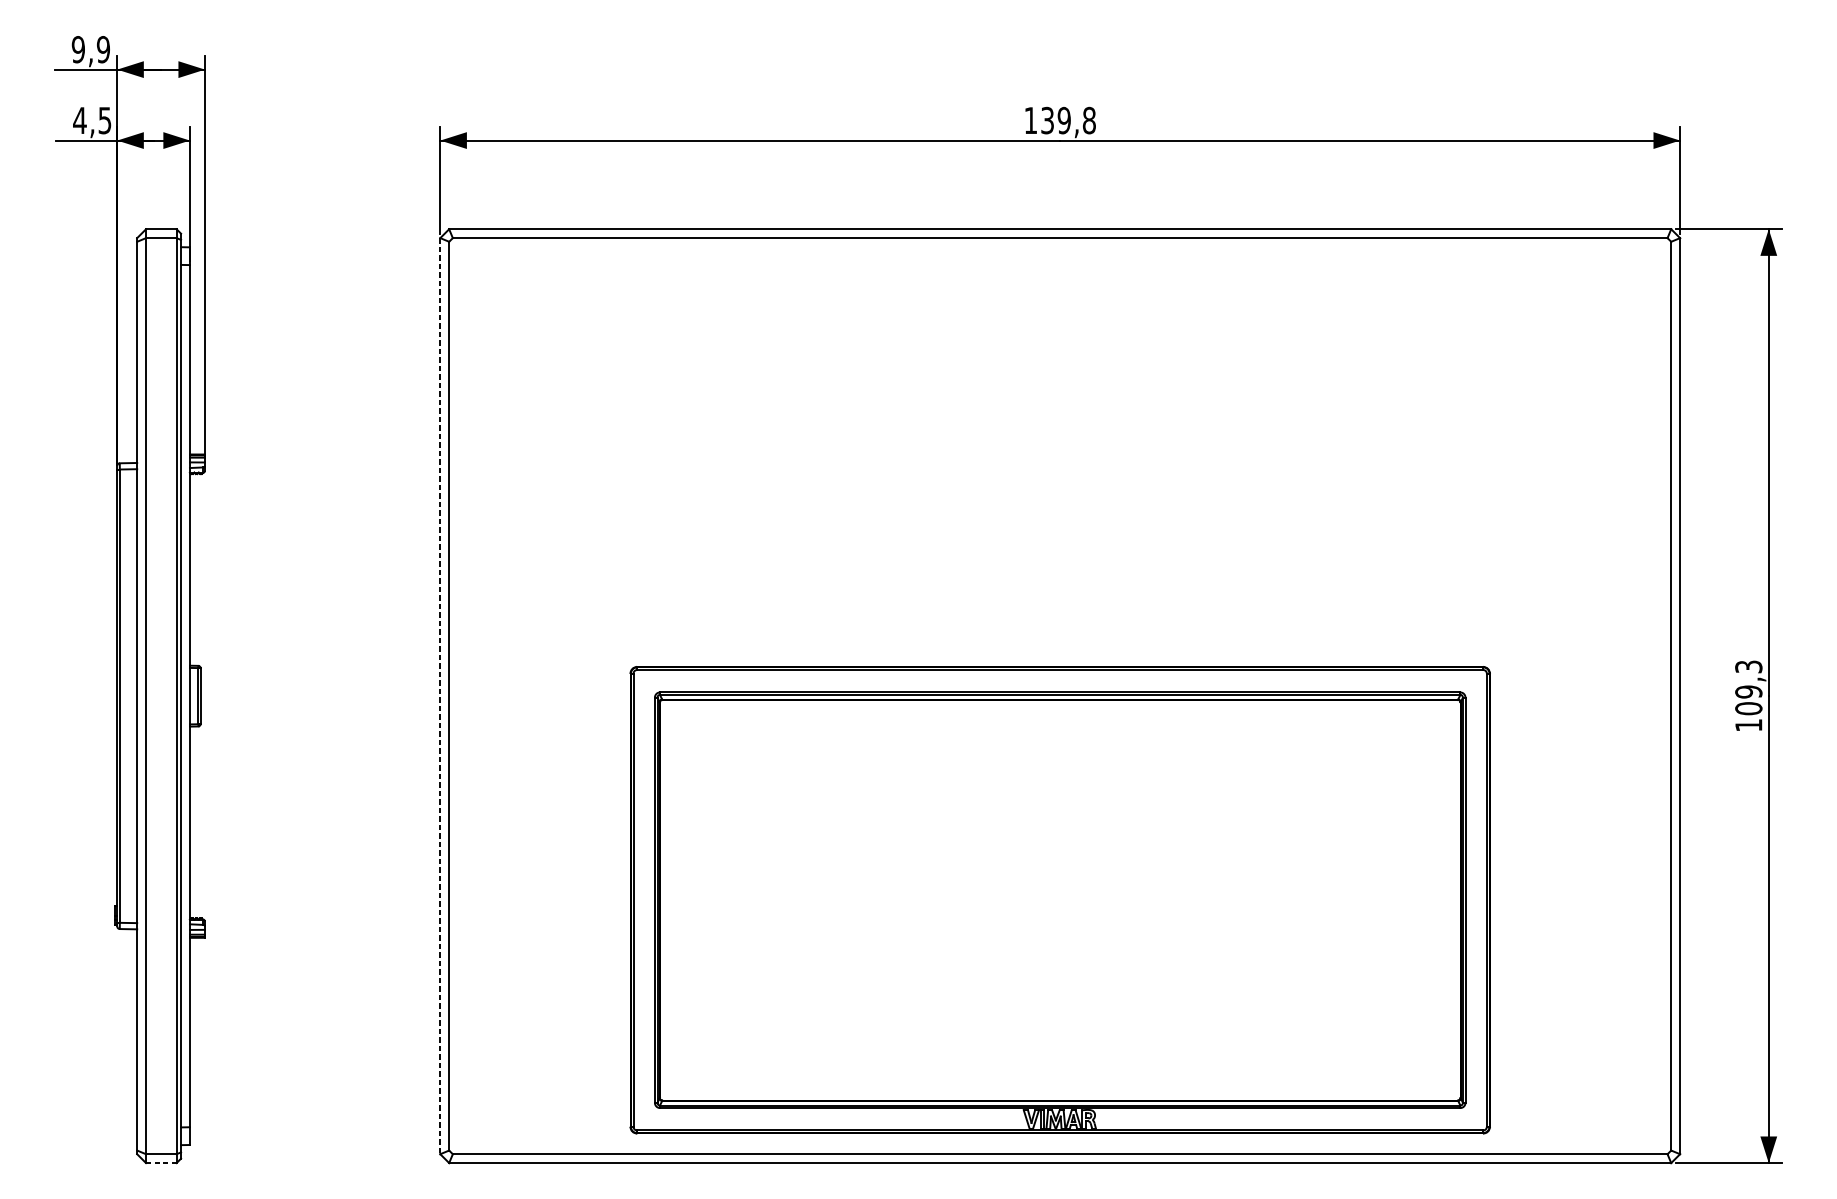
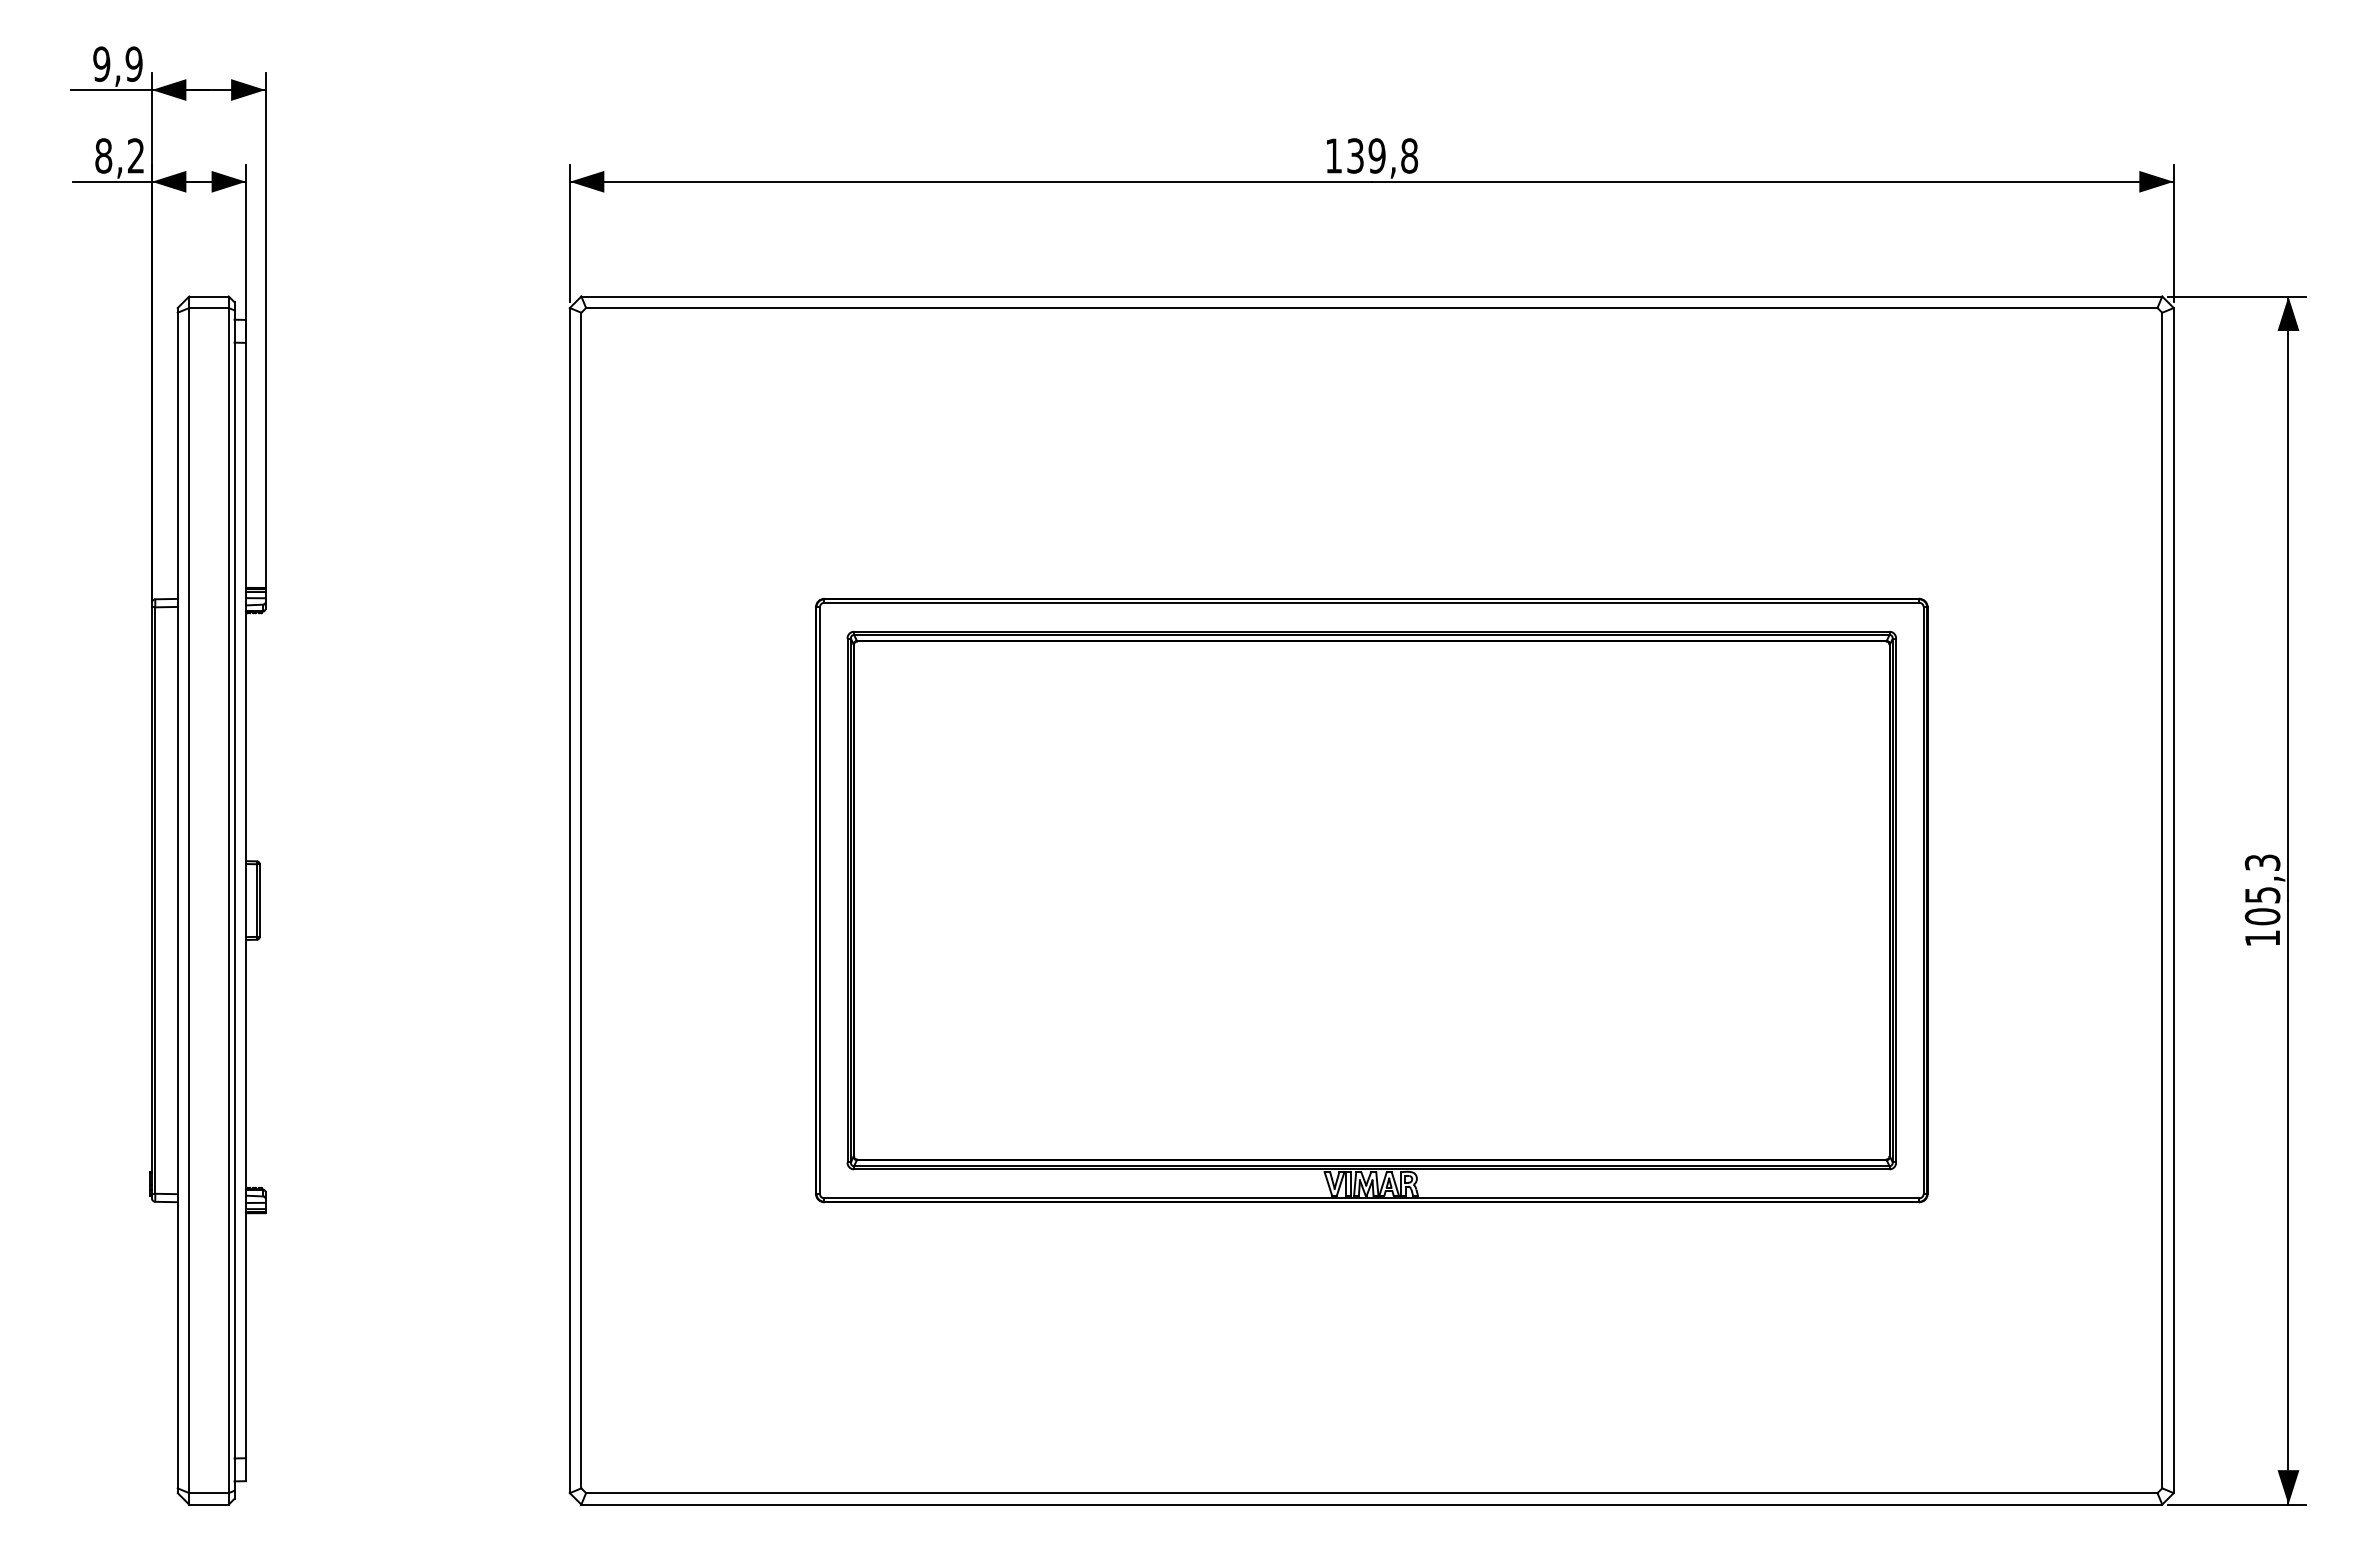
text: (91, 120) -> (118, 155), 4,5 -> 8,2
text: (1748, 691) -> (2262, 894), 109,3 -> 105,3
line: (440, 696) -> (569, 900), dashed -> solid
part: (1059, 900) -> (1371, 900), moved
line: (161, 1163) -> (209, 1504), dashed -> solid

